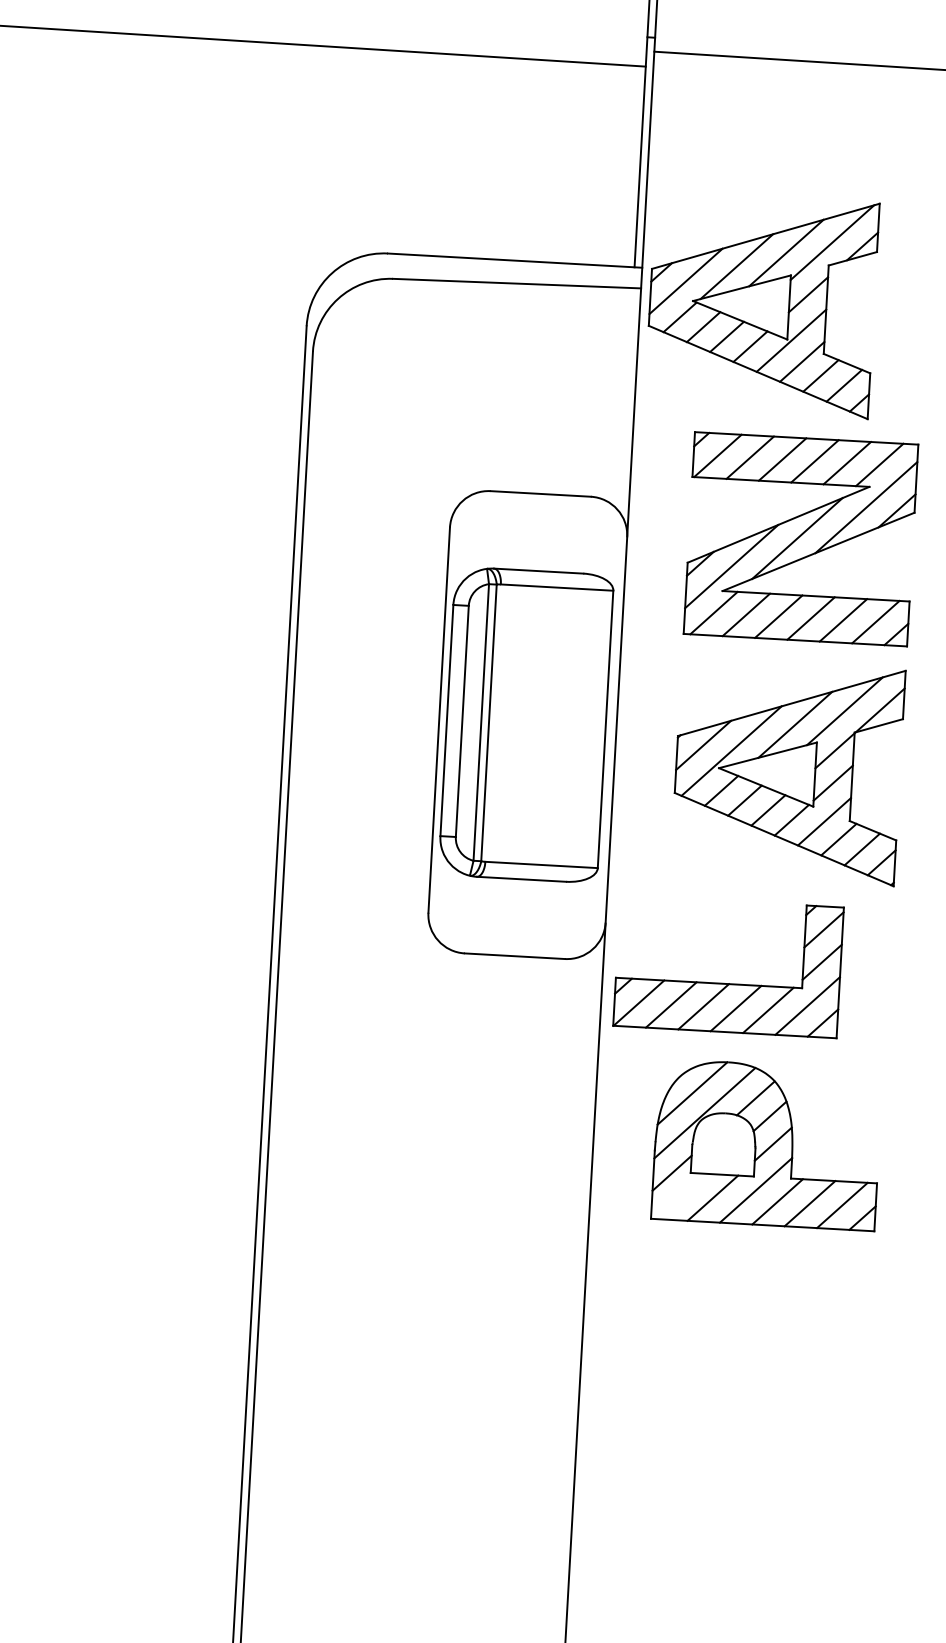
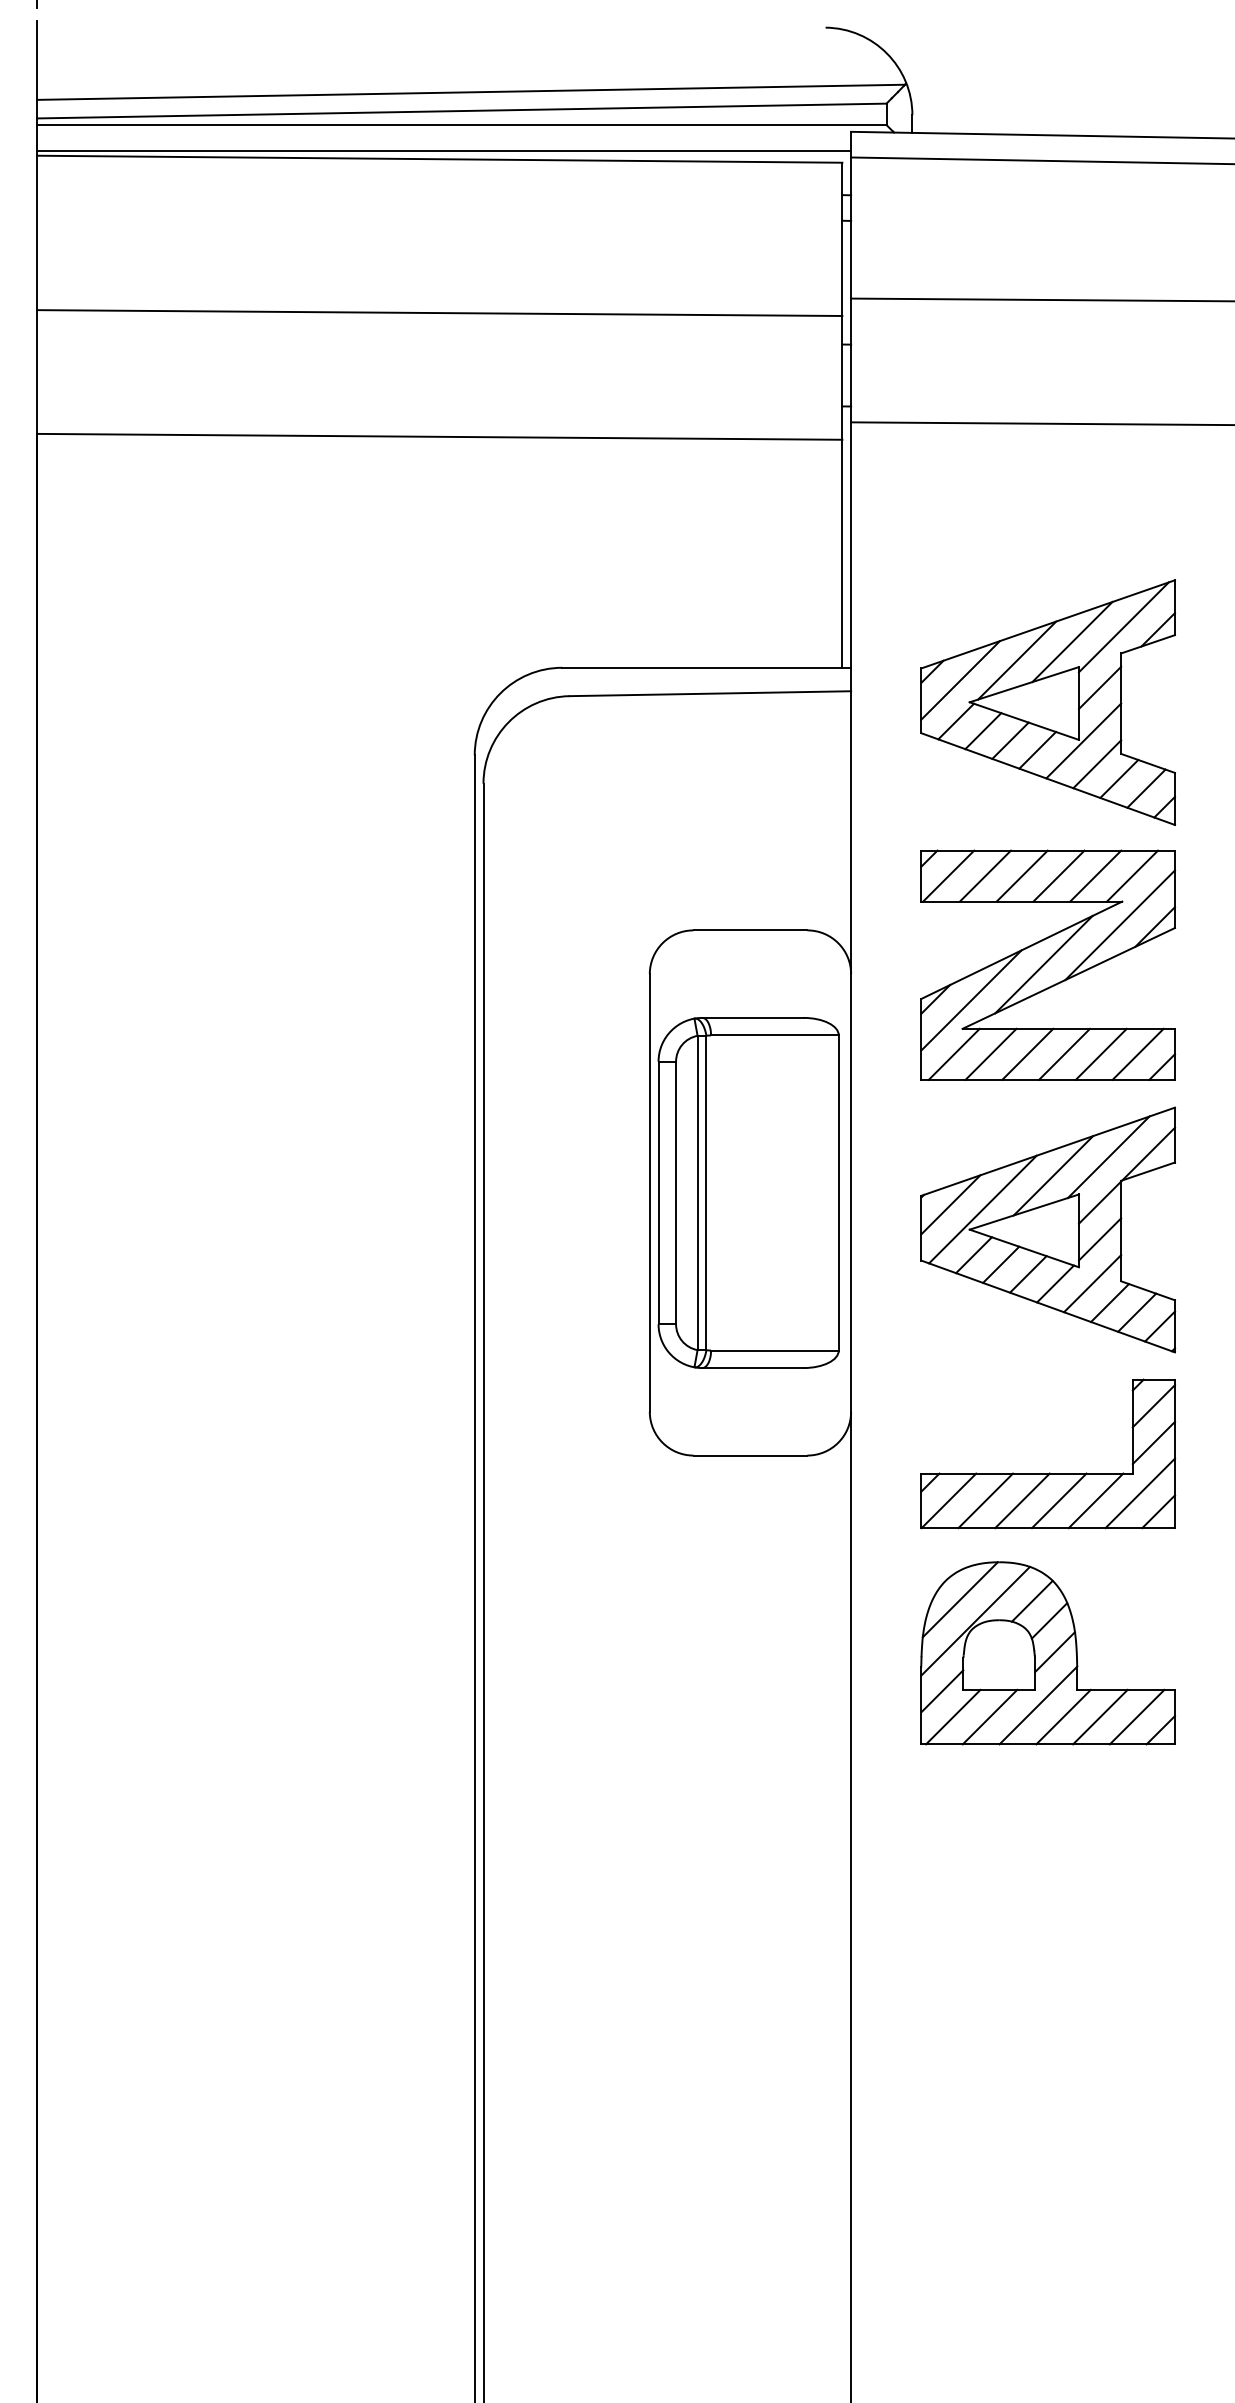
part: (761, 305) -> (1047, 702), moved
part: (728, 983) -> (1049, 1472), moved
line: (680, 1195) -> (953, 1716), added

